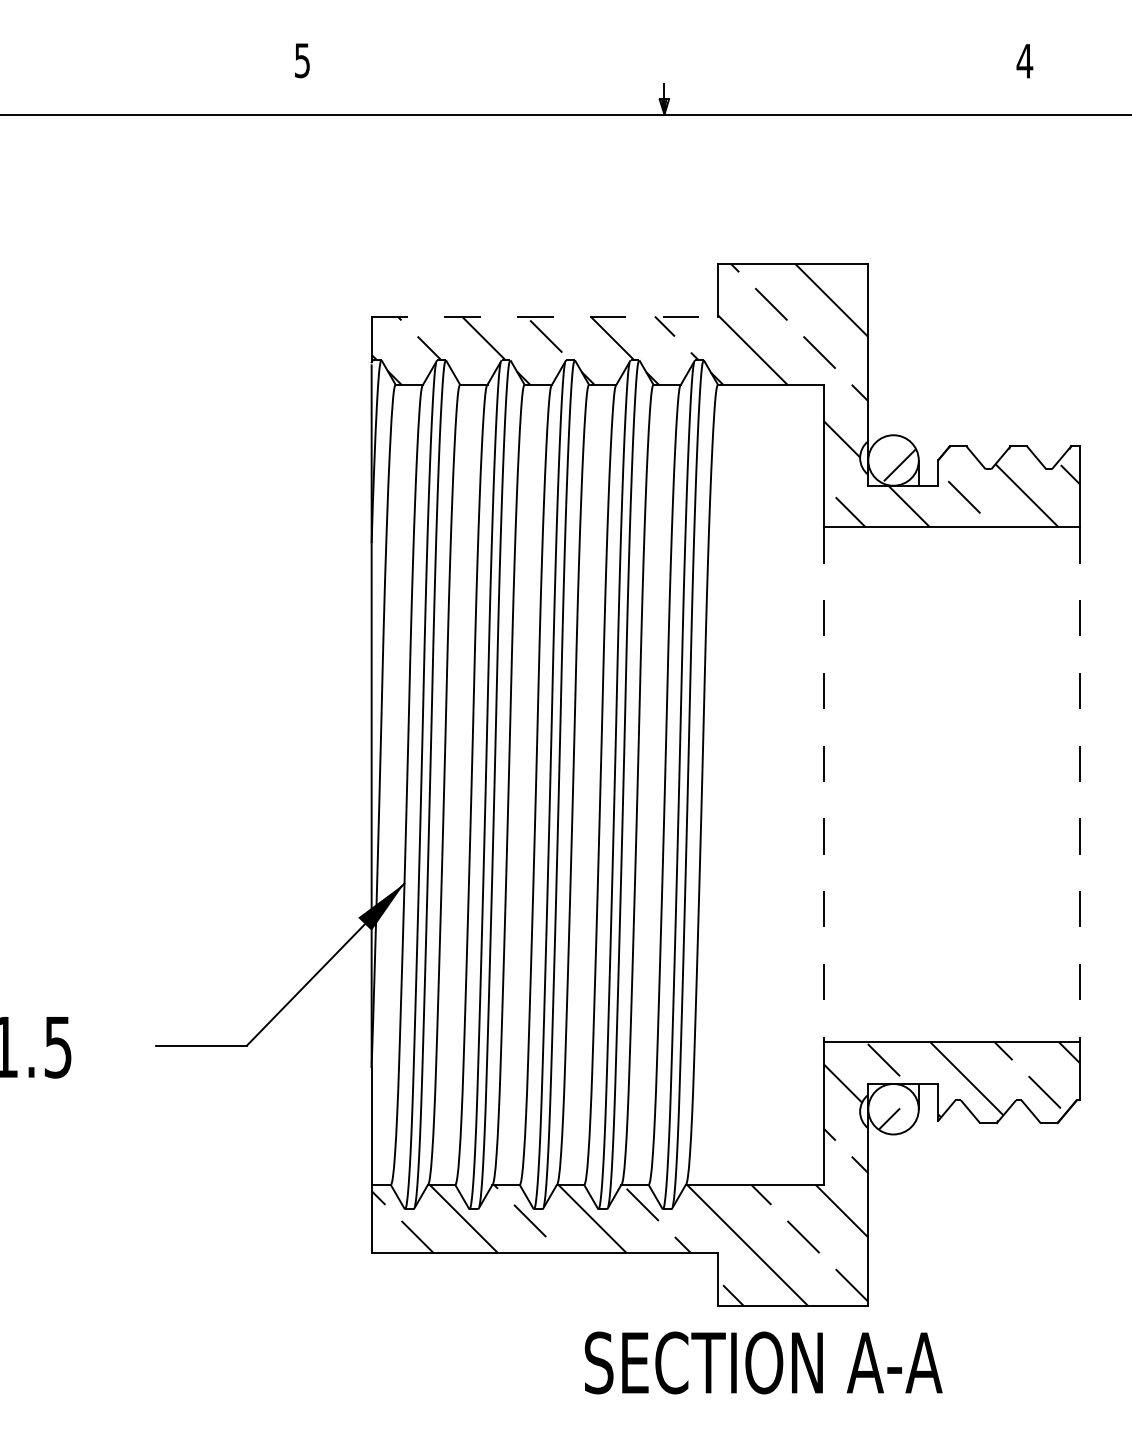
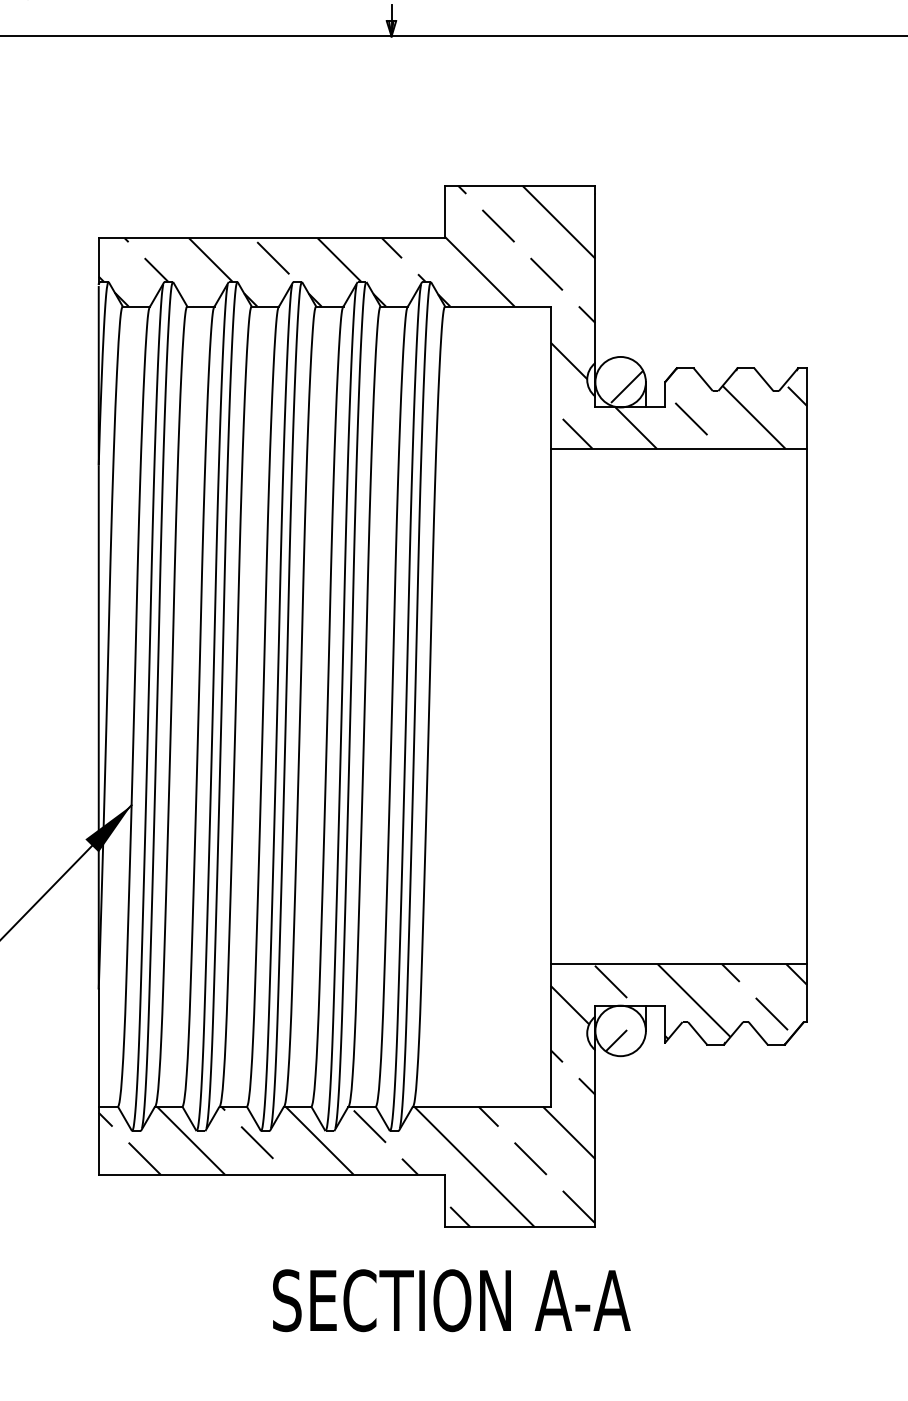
line: (545, 316) -> (272, 238), dashed -> solid
line: (823, 784) -> (550, 706), dashed -> solid
line: (1080, 784) -> (807, 706), dashed -> solid
text: (763, 1362) -> (451, 1300), moved

